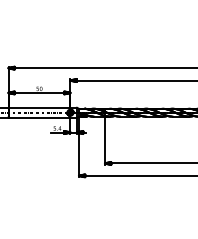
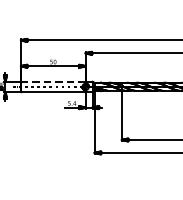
line: (39, 107) -> (53, 81), solid -> dashed

